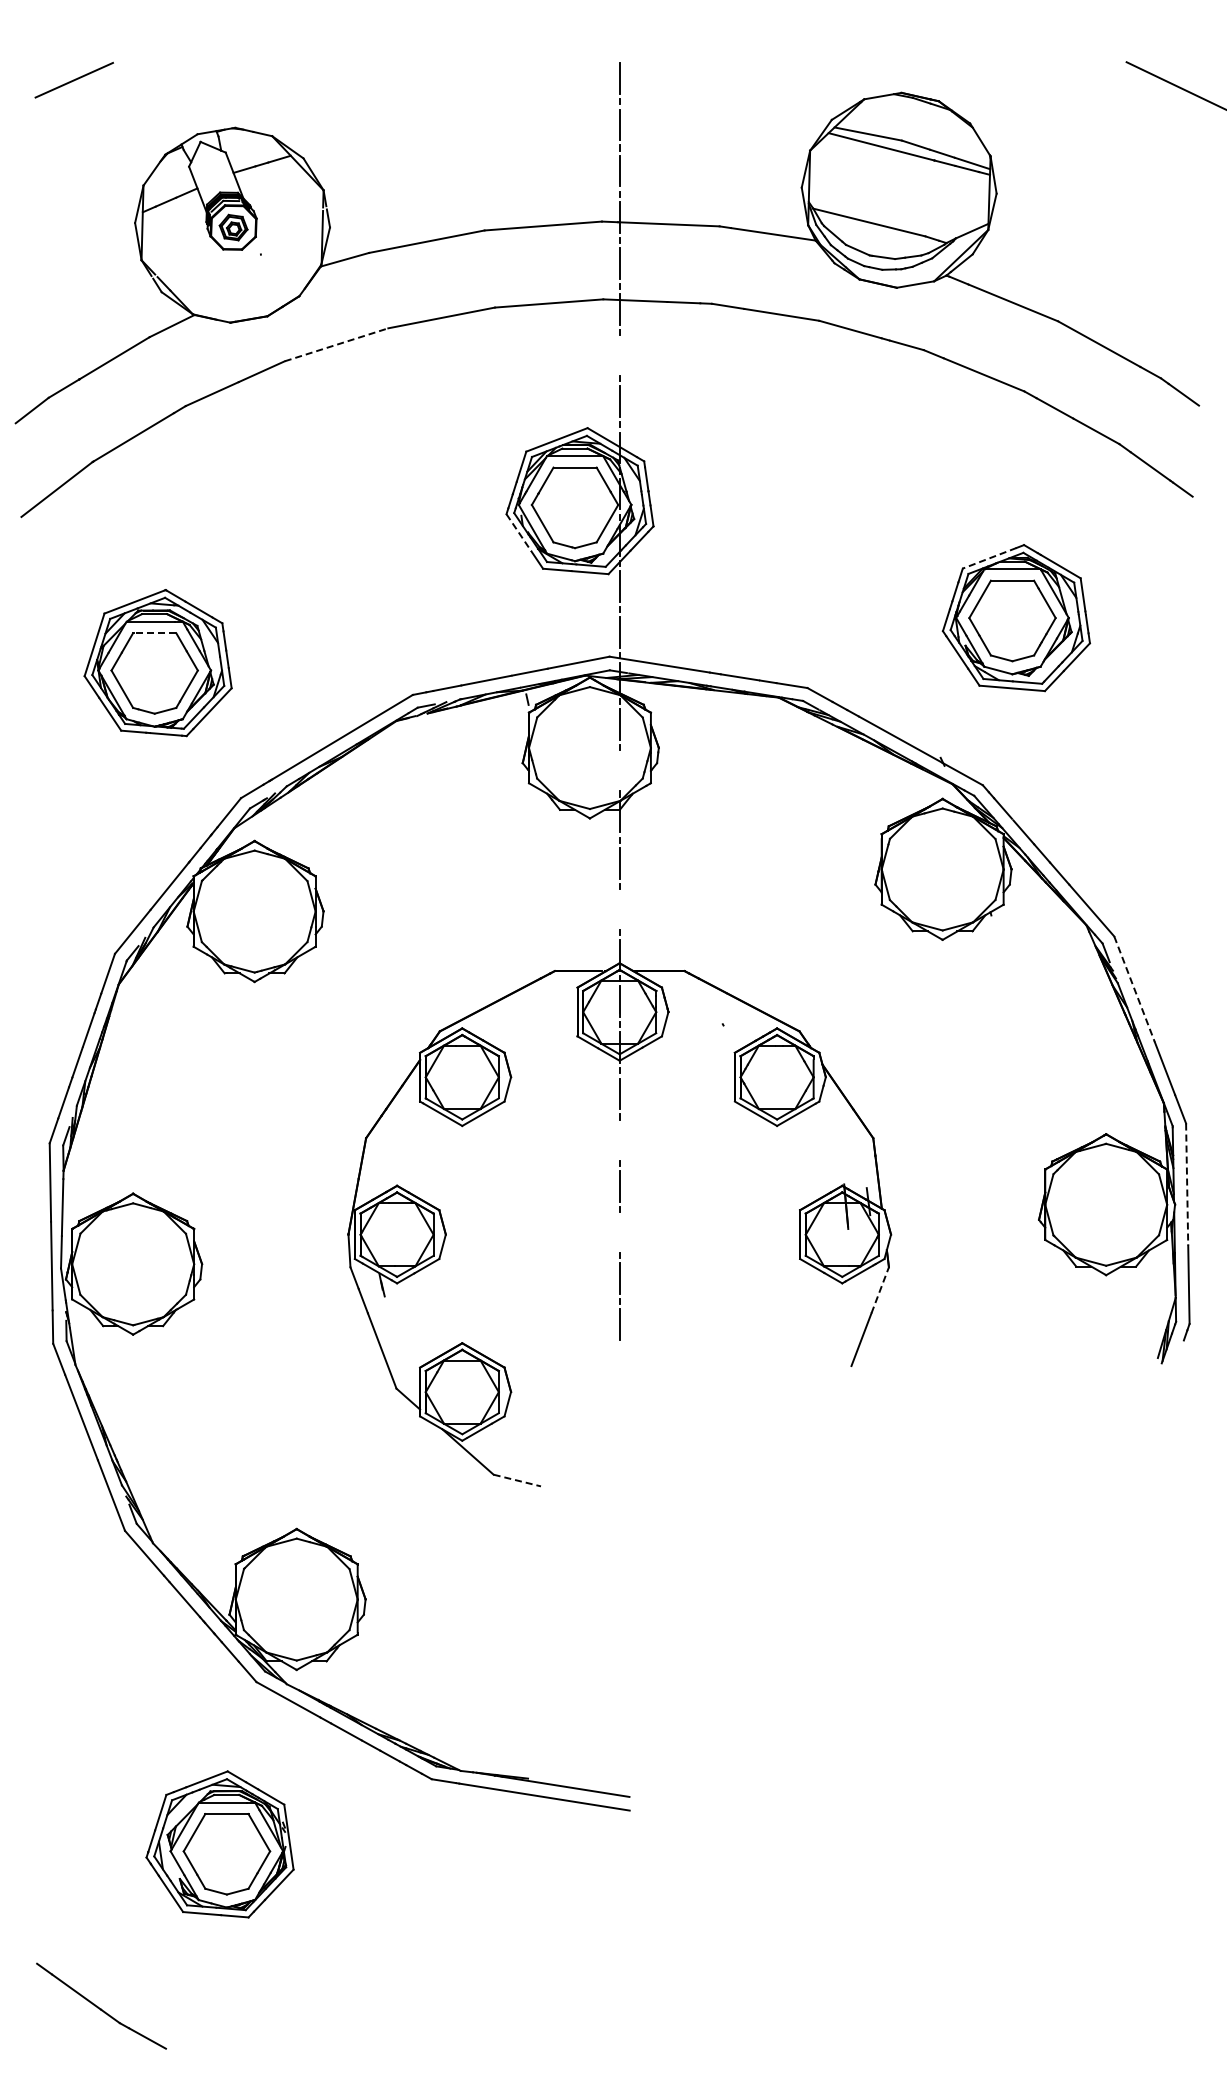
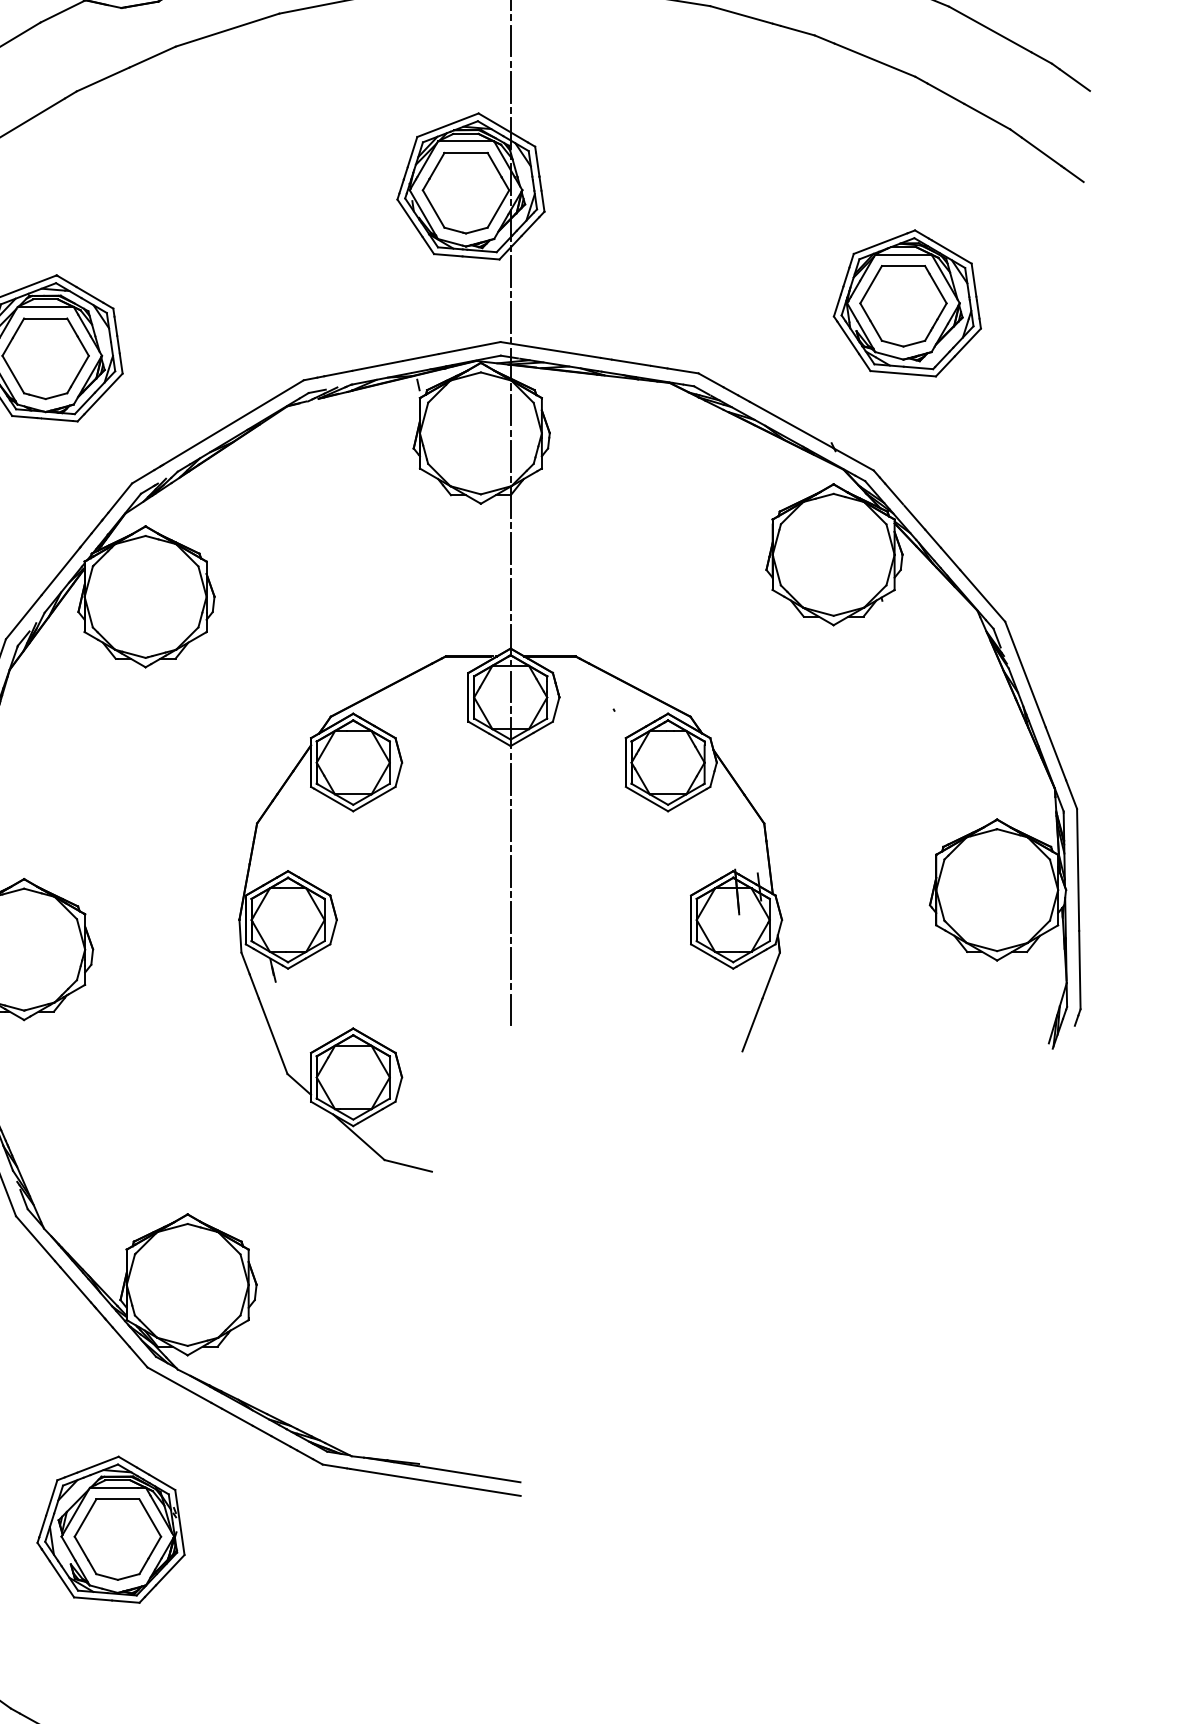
line: (337, 344) -> (228, 29), dashed -> solid
line: (619, 355) -> (510, 40), added
line: (519, 533) -> (410, 218), dashed -> solid
line: (989, 558) -> (880, 243), dashed -> solid
line: (154, 633) -> (45, 318), dashed -> solid
line: (619, 770) -> (510, 455), added
line: (619, 908) -> (510, 593), added
line: (1134, 989) -> (1025, 674), dashed -> solid
line: (619, 1139) -> (510, 824), added
line: (1187, 1185) -> (1078, 870), dashed -> solid
line: (619, 1231) -> (510, 916), added
line: (880, 1290) -> (771, 975), dashed -> solid
line: (517, 1480) -> (408, 1165), dashed -> solid

